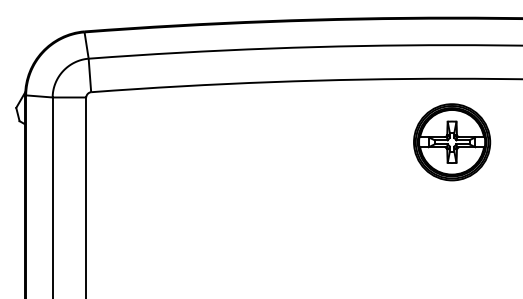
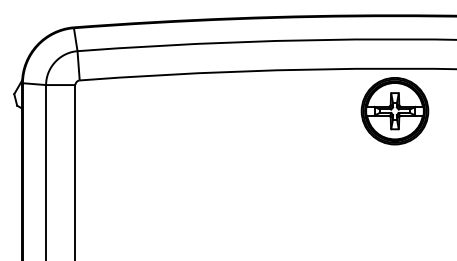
part: (451, 142) -> (394, 111), moved

